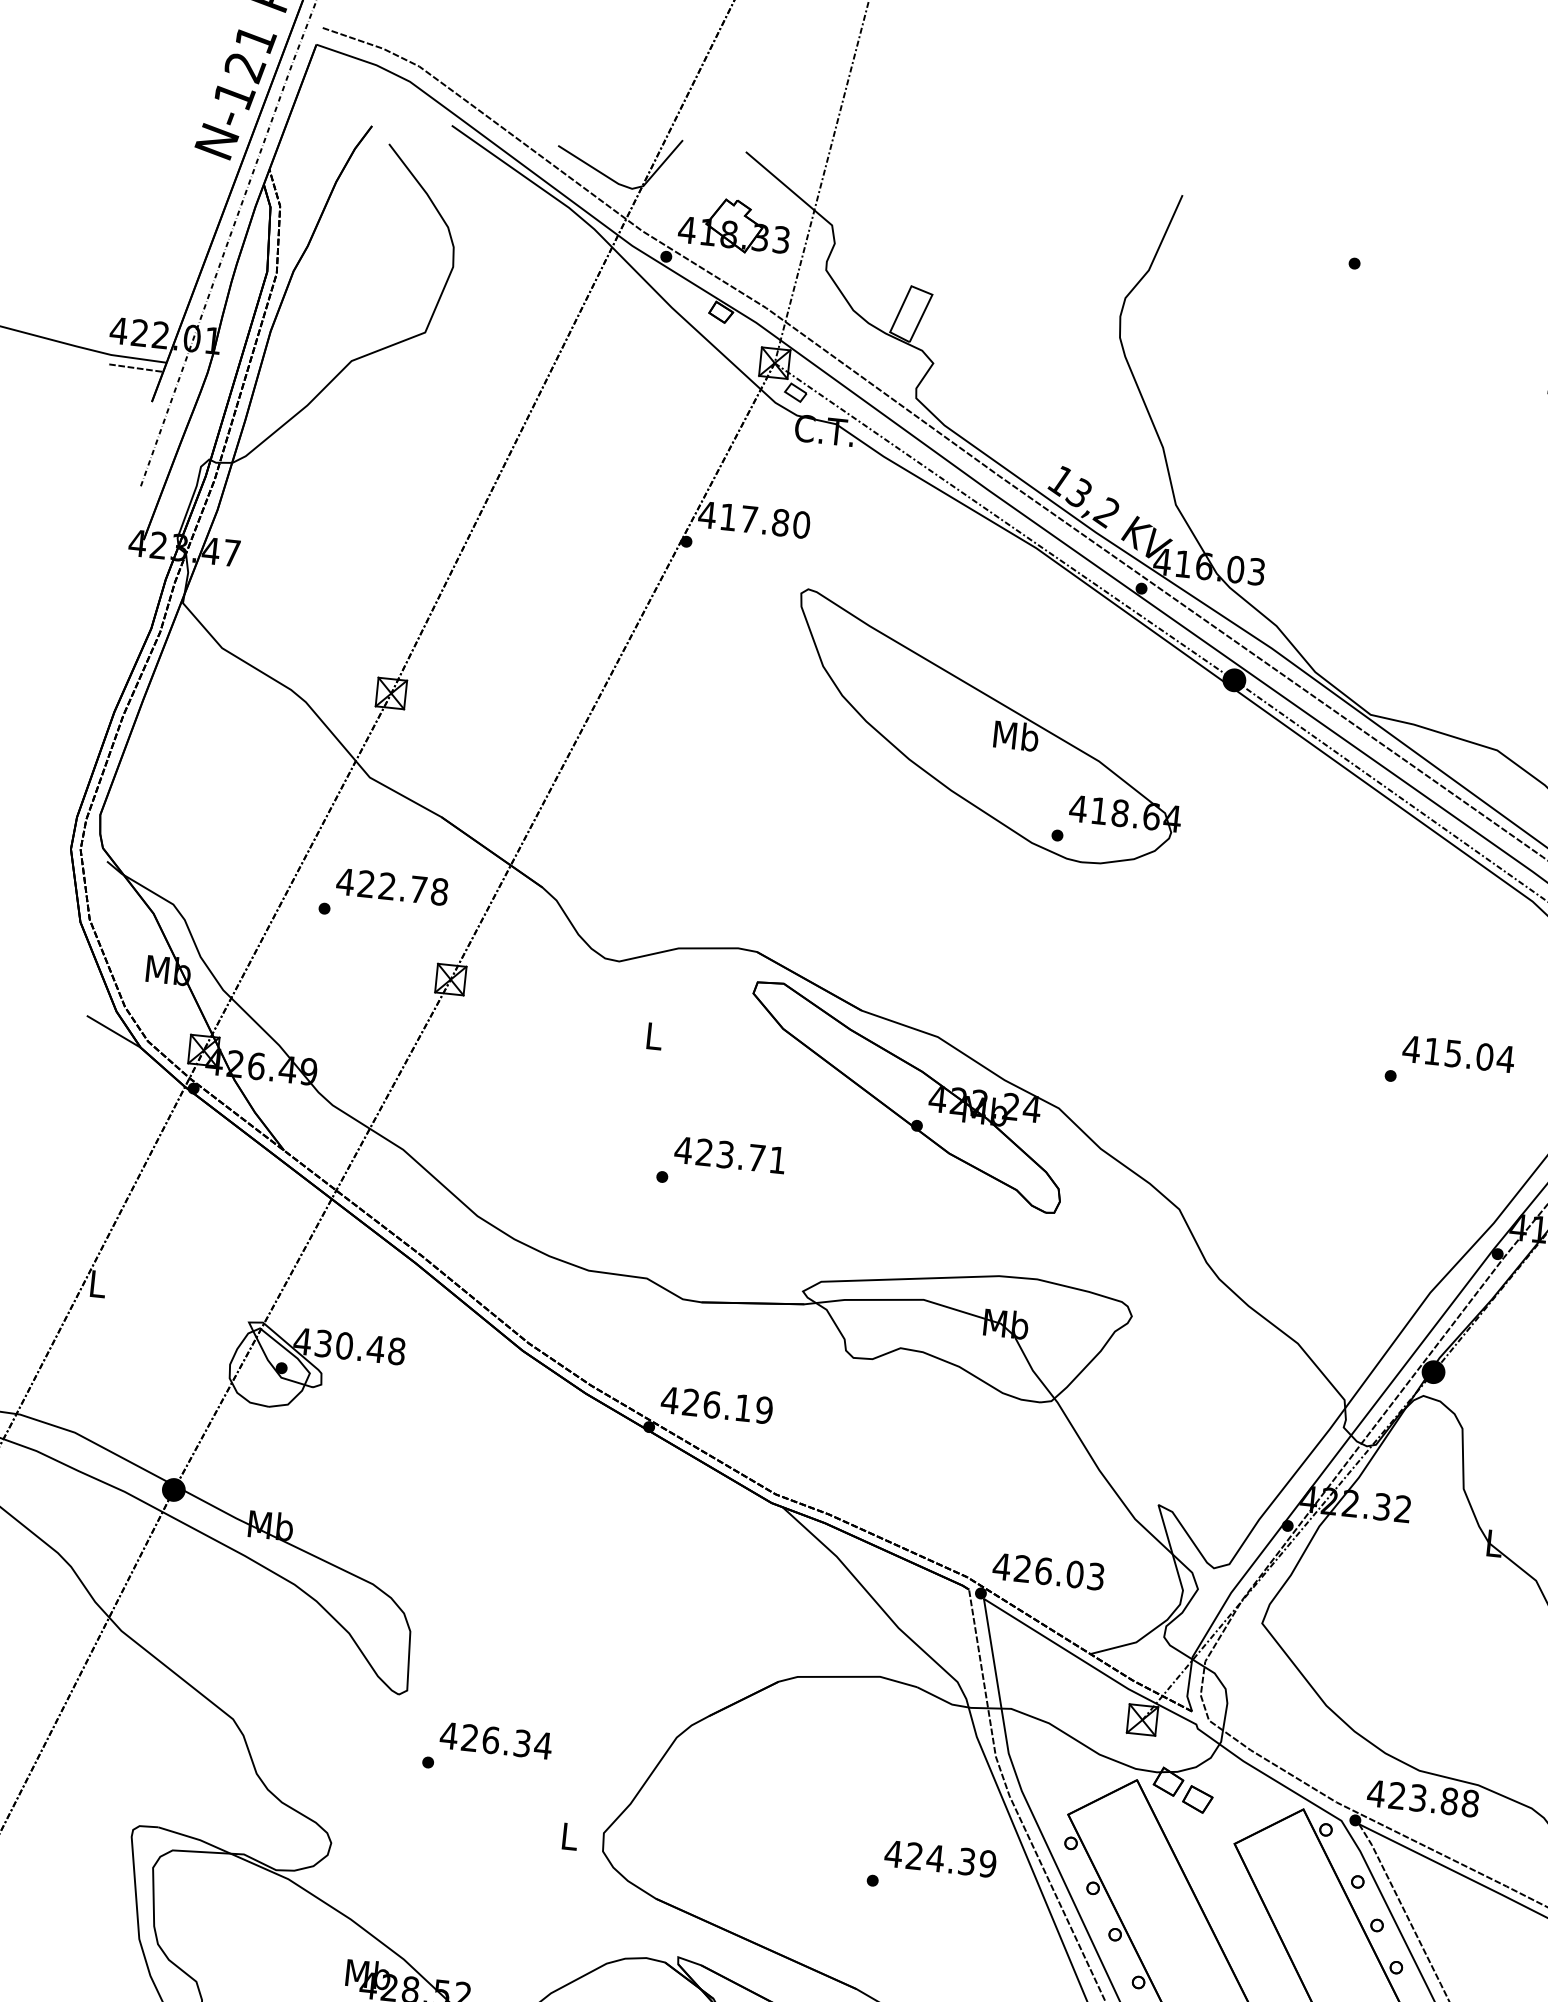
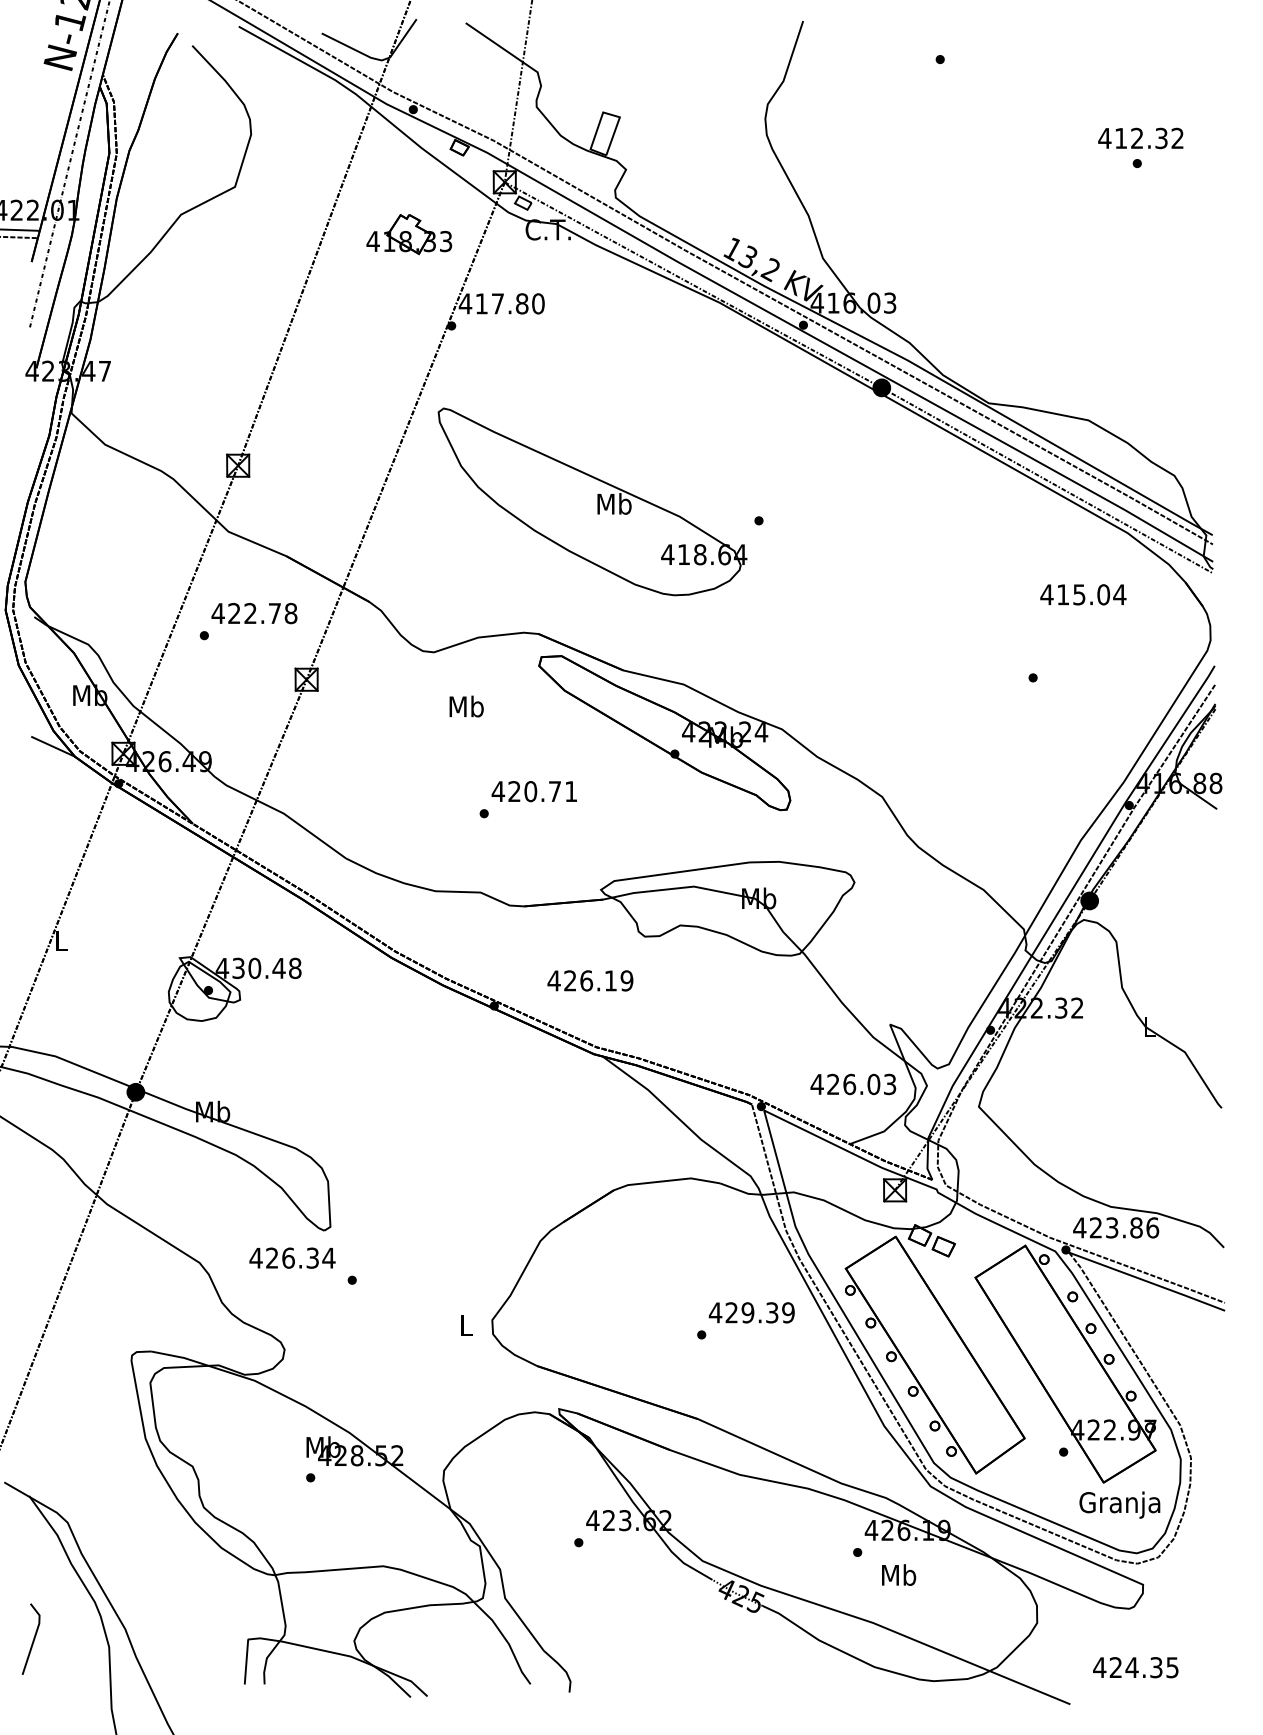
part: (735, 225) -> (409, 234), moved
part: (988, 729) -> (592, 501), moved
text: (653, 1035) -> (466, 706), L -> Mb
text: (1458, 1053) -> (1083, 594), moved
text: (725, 1154) -> (530, 791), 423.71 -> 420.71
text: (717, 1404) -> (590, 980), moved
text: (1048, 1571) -> (853, 1084), moved
text: (496, 1739) -> (292, 1257), moved
text: (1470, 1803) -> (1152, 1227), 423.88 -> 423.86
text: (934, 1857) -> (747, 1312), 424.39 -> 429.39

